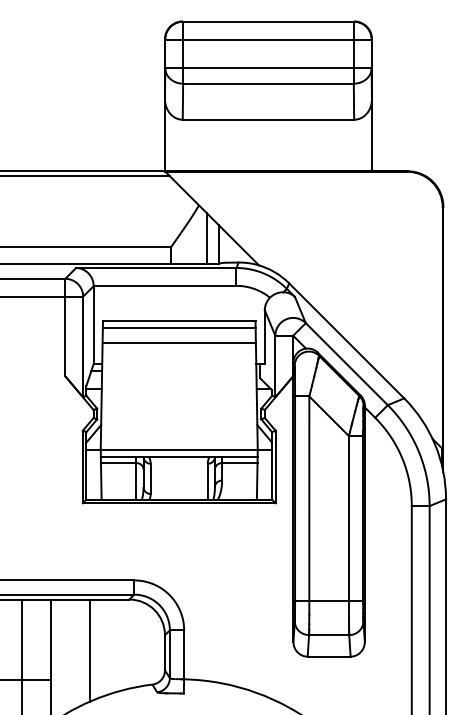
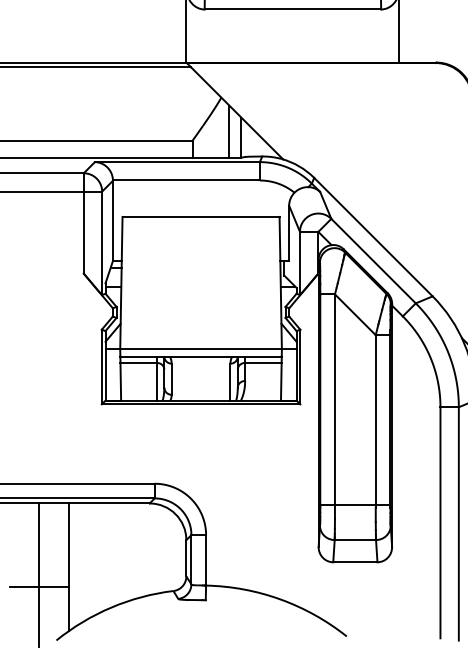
line: (178, 328) -> (200, 224), removed
line: (178, 342) -> (200, 238), removed
line: (90, 650) -> (109, 555), removed

